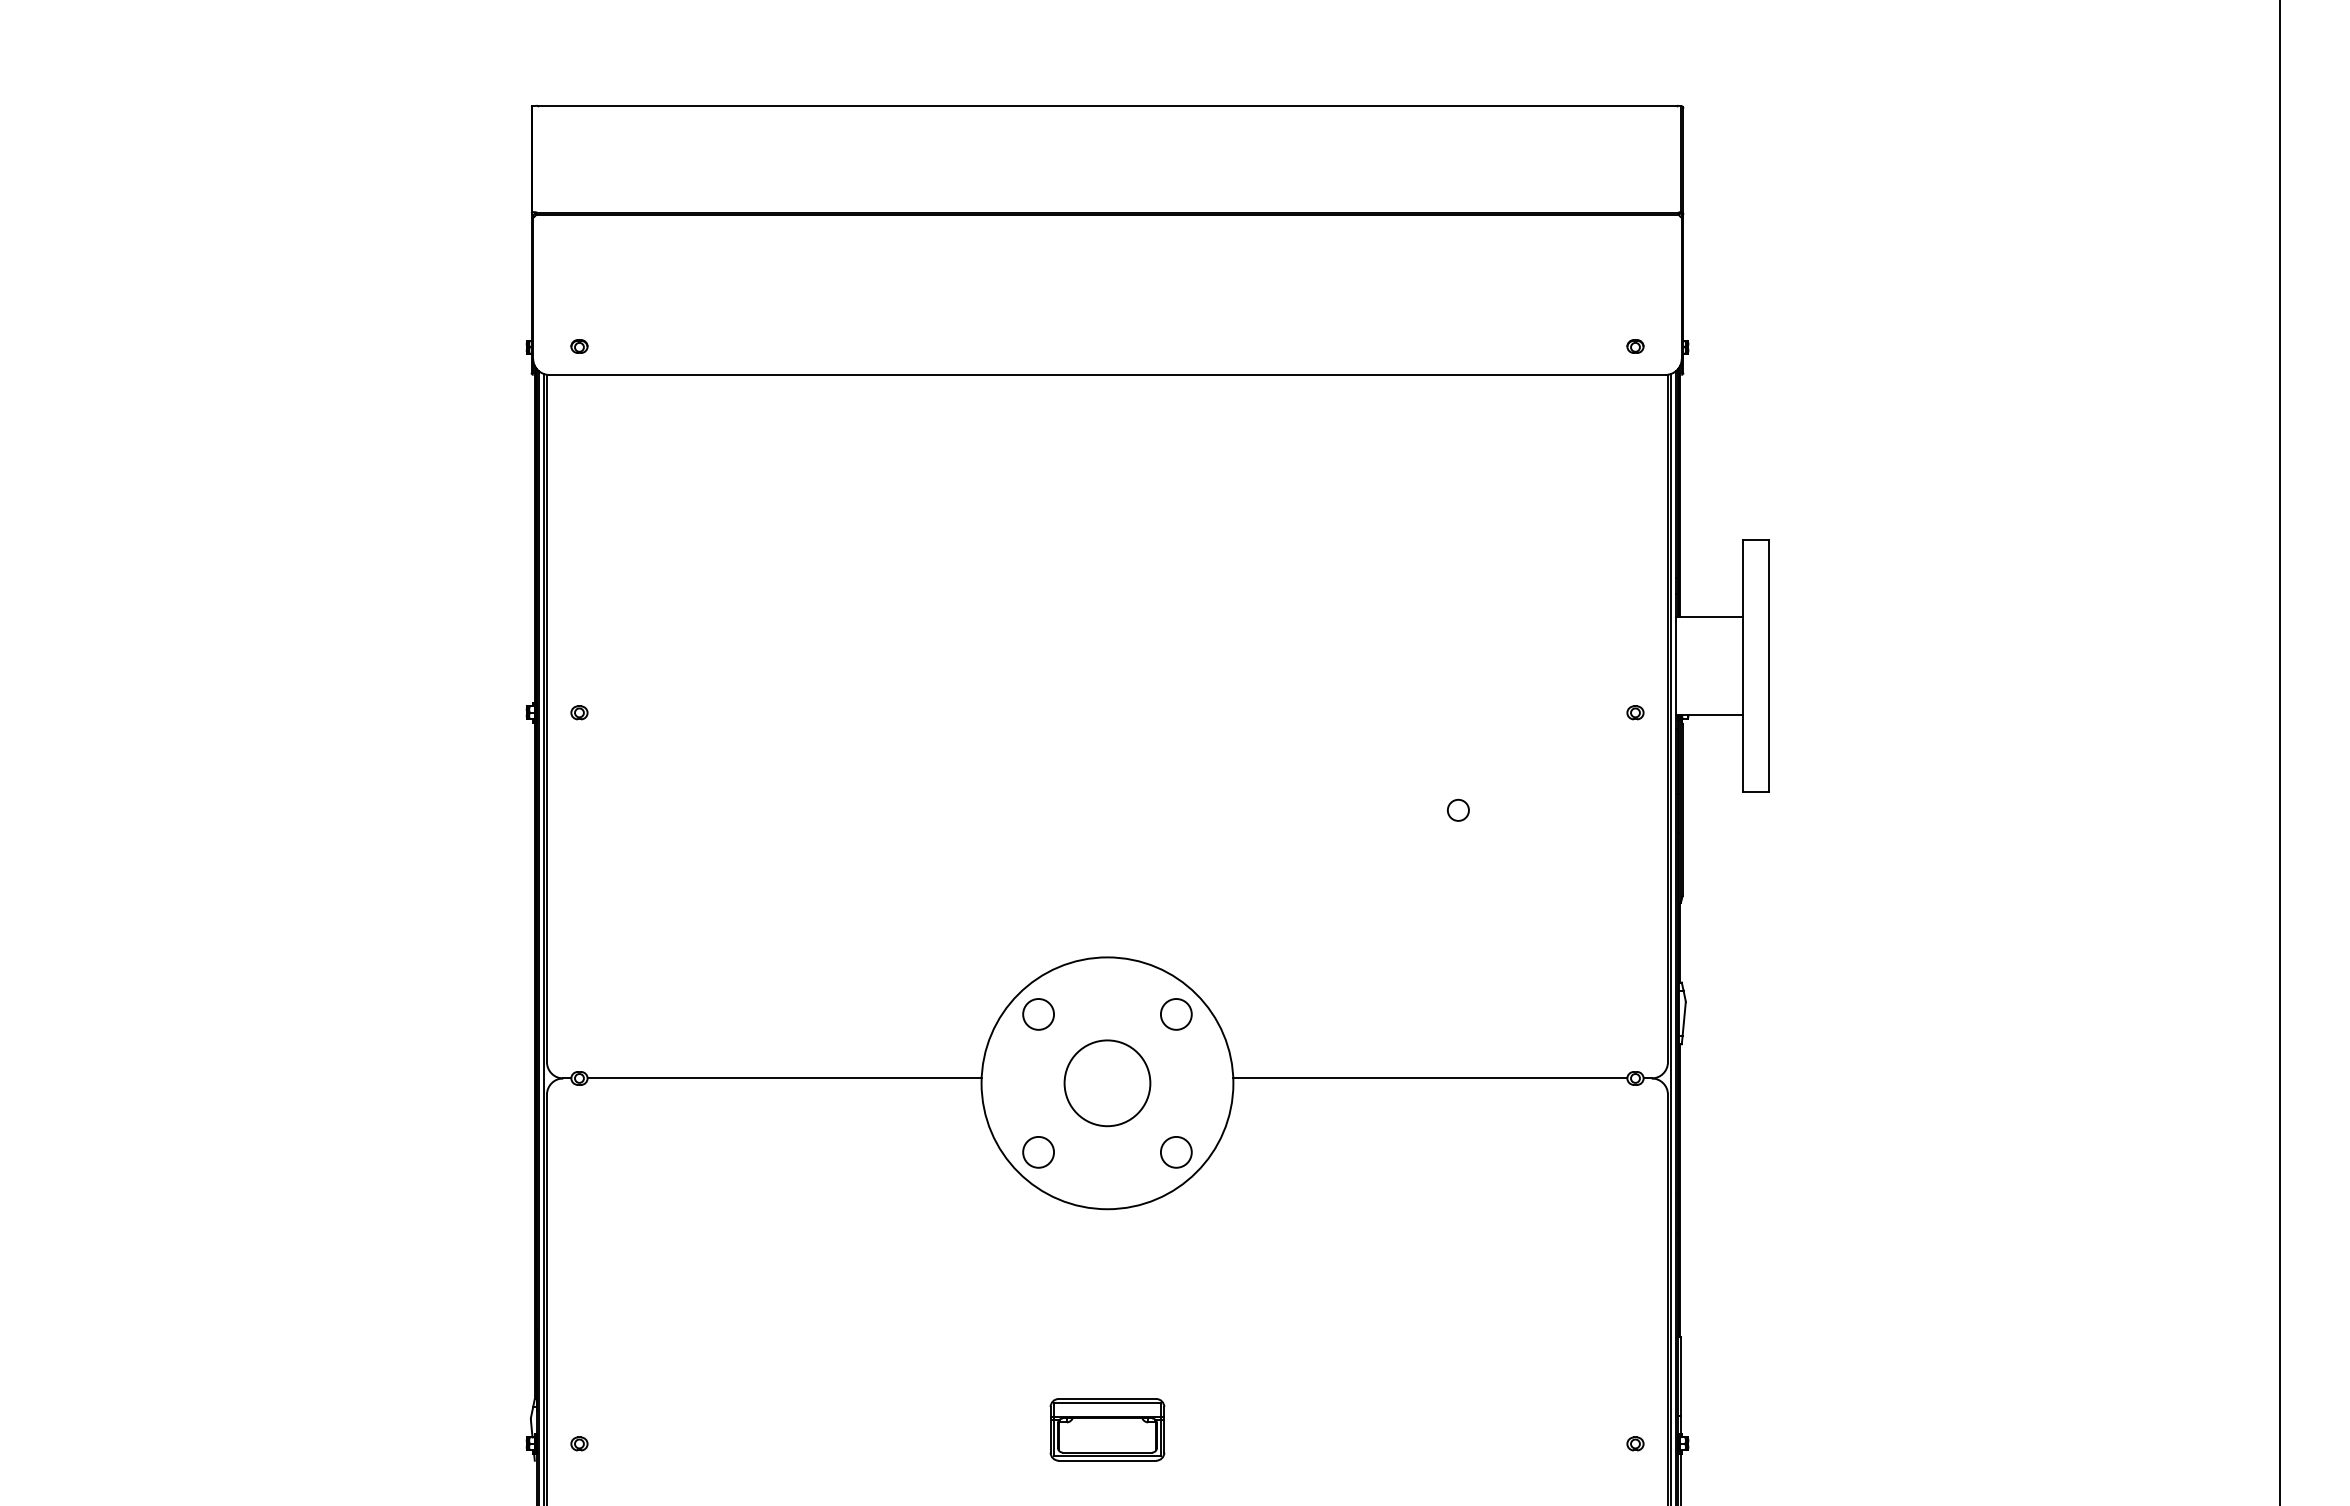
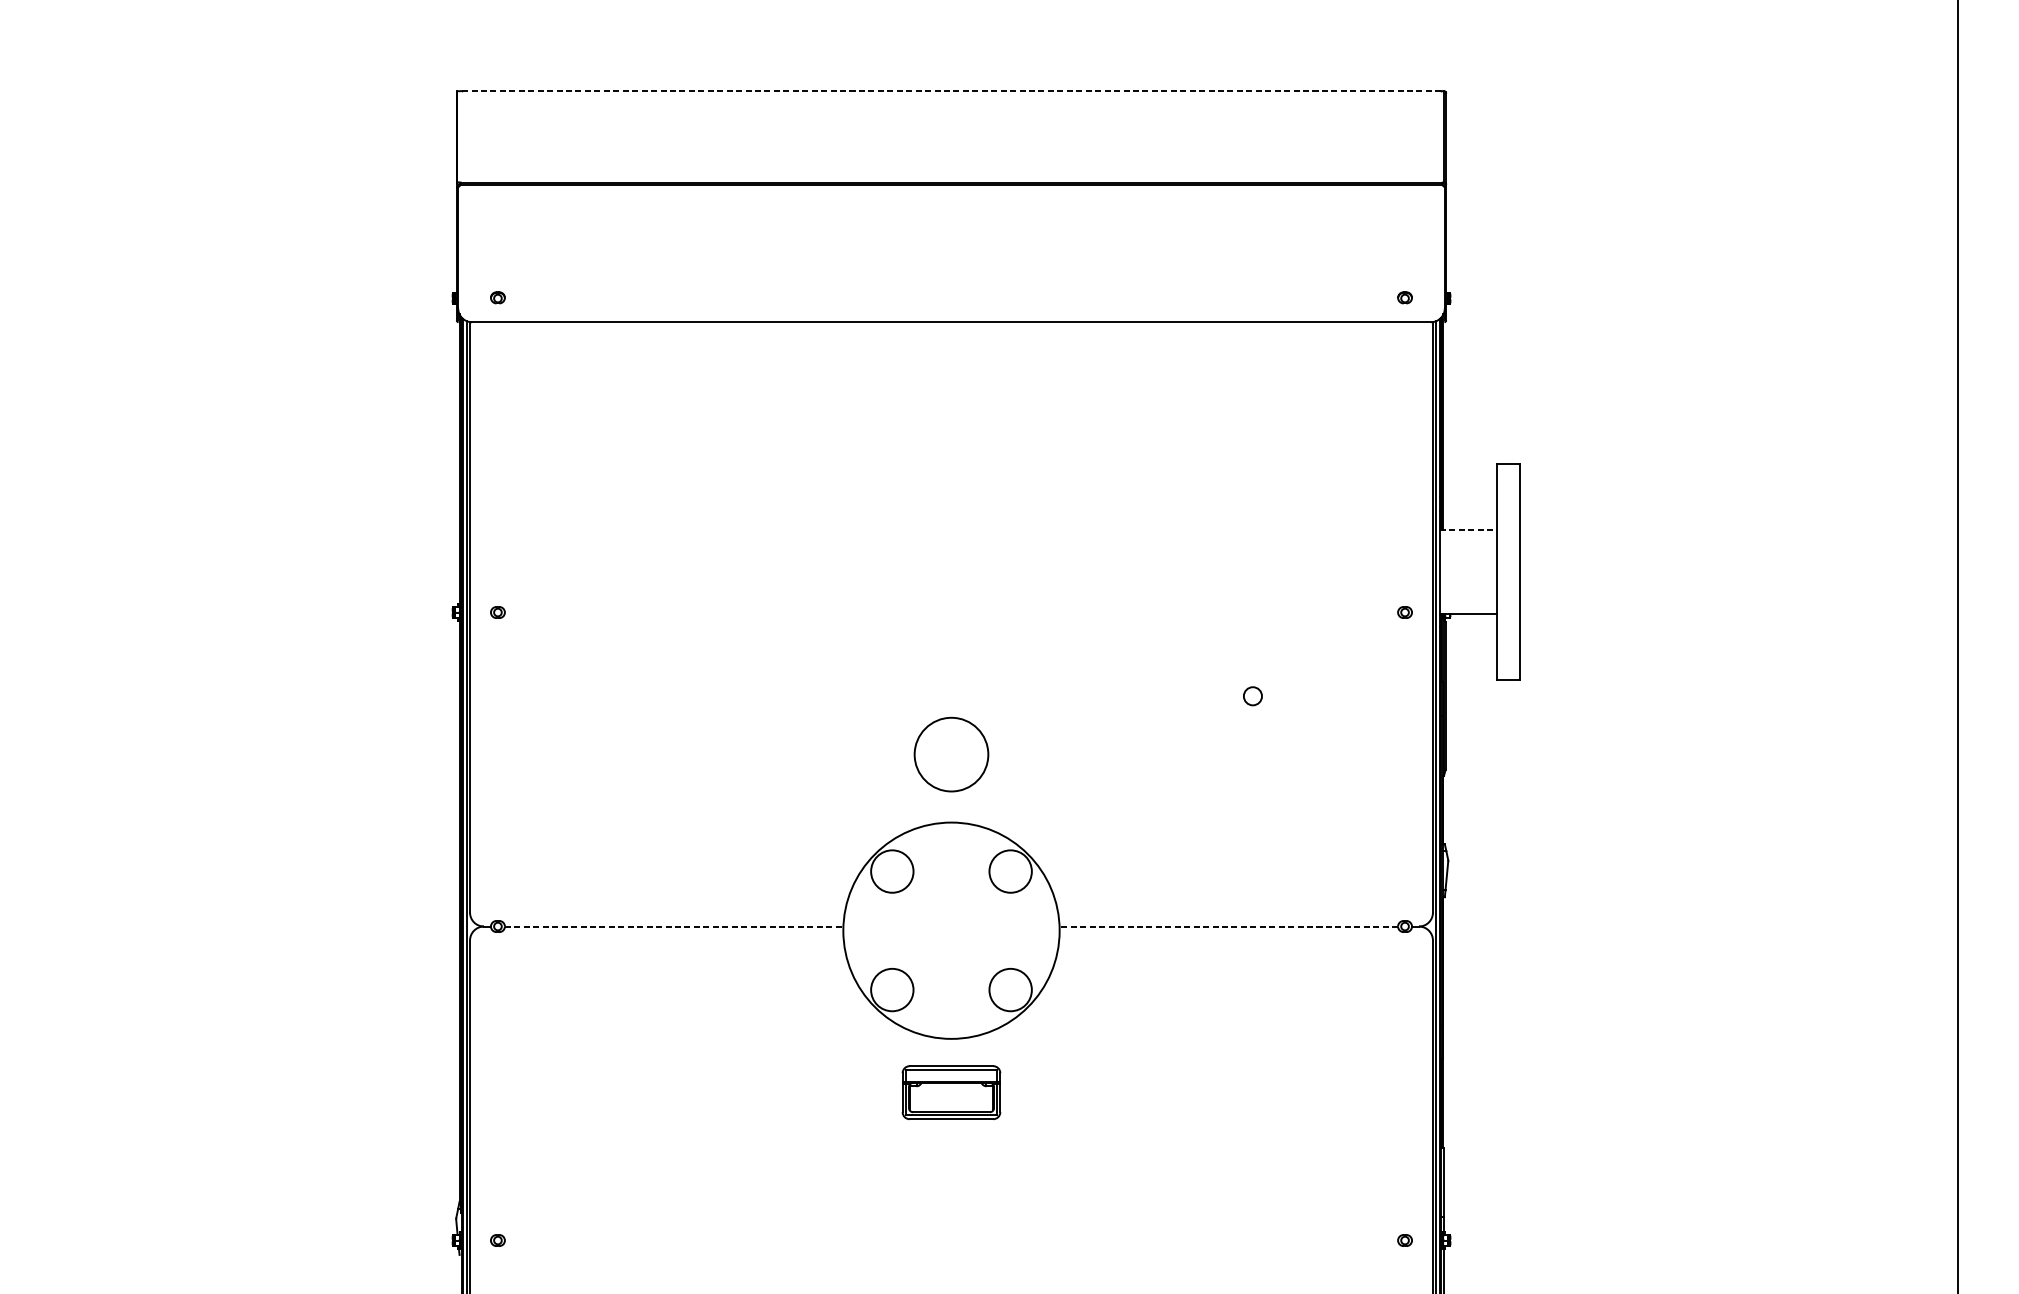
line: (1107, 105) -> (951, 90), solid -> dashed
line: (1709, 616) -> (1468, 529), solid -> dashed
circle: (1038, 1014) -> (892, 871), size x1.6
circle: (1175, 1014) -> (1009, 871), size x1.6
line: (785, 1078) -> (674, 926), solid -> dashed
line: (1430, 1078) -> (1228, 926), solid -> dashed
circle: (1107, 1083) -> (951, 754), moved
circle: (1038, 1151) -> (892, 989), size x1.6
circle: (1175, 1151) -> (1009, 989), size x1.6
part: (1107, 1429) -> (951, 1092), moved

